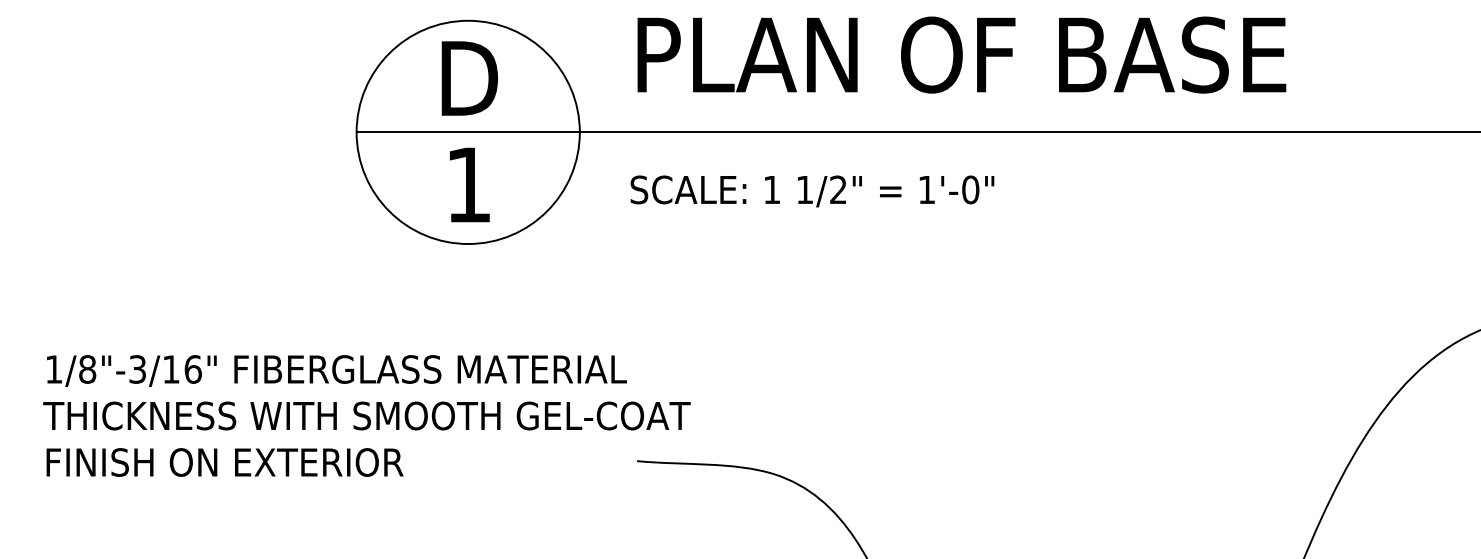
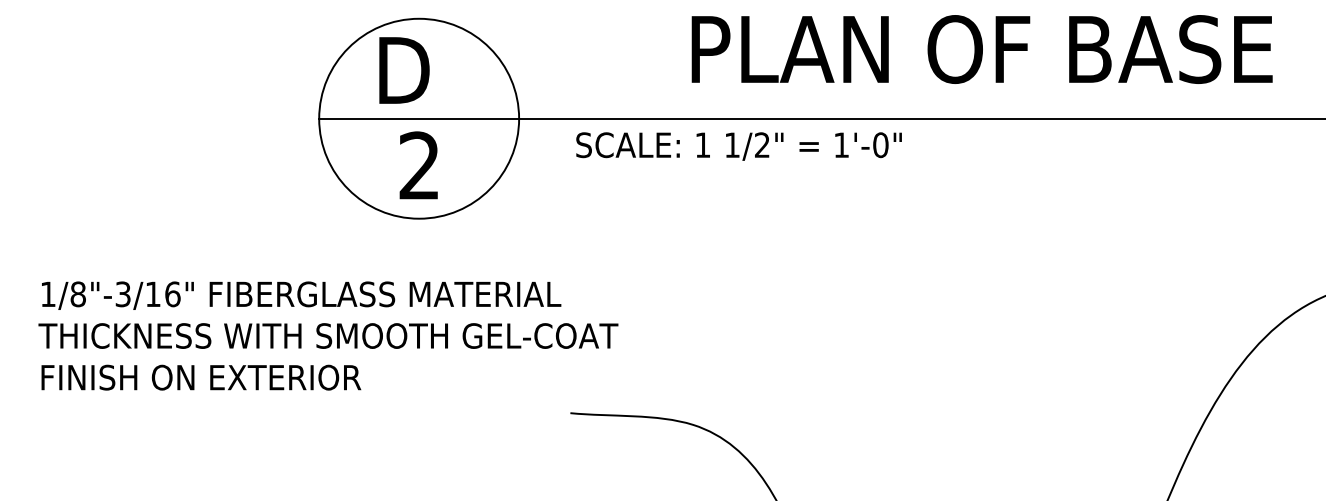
text: (961, 54) -> (981, 48), moved
text: (469, 78) -> (404, 70), moved
text: (467, 184) -> (418, 165), 1 -> 2
text: (812, 191) -> (739, 146), moved
text: (366, 415) -> (328, 335), moved

